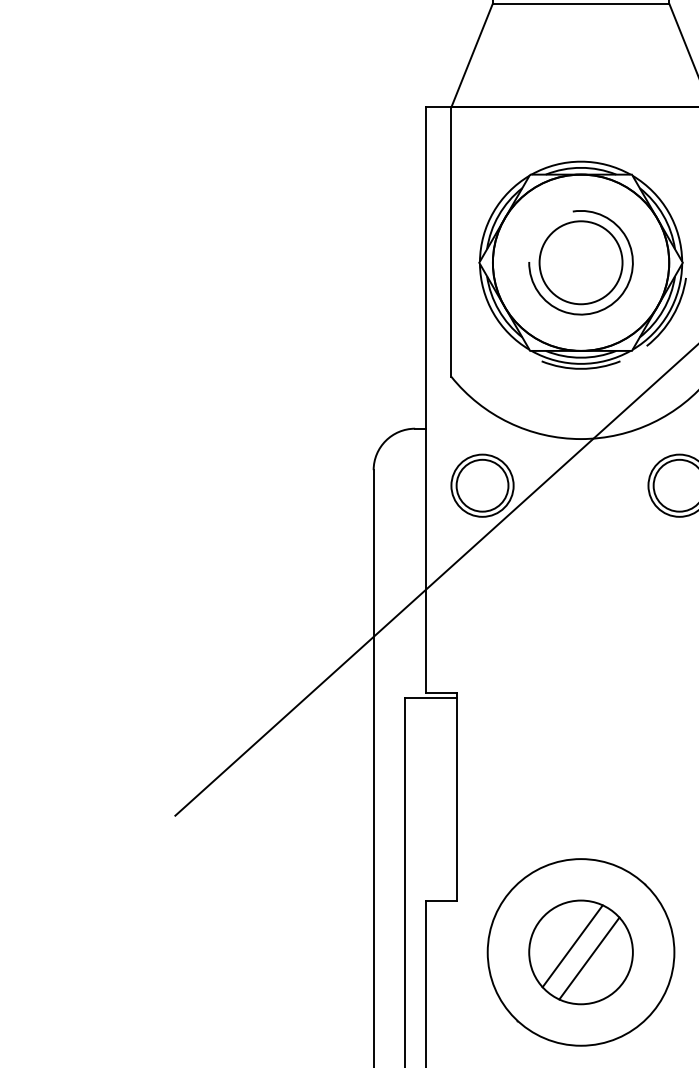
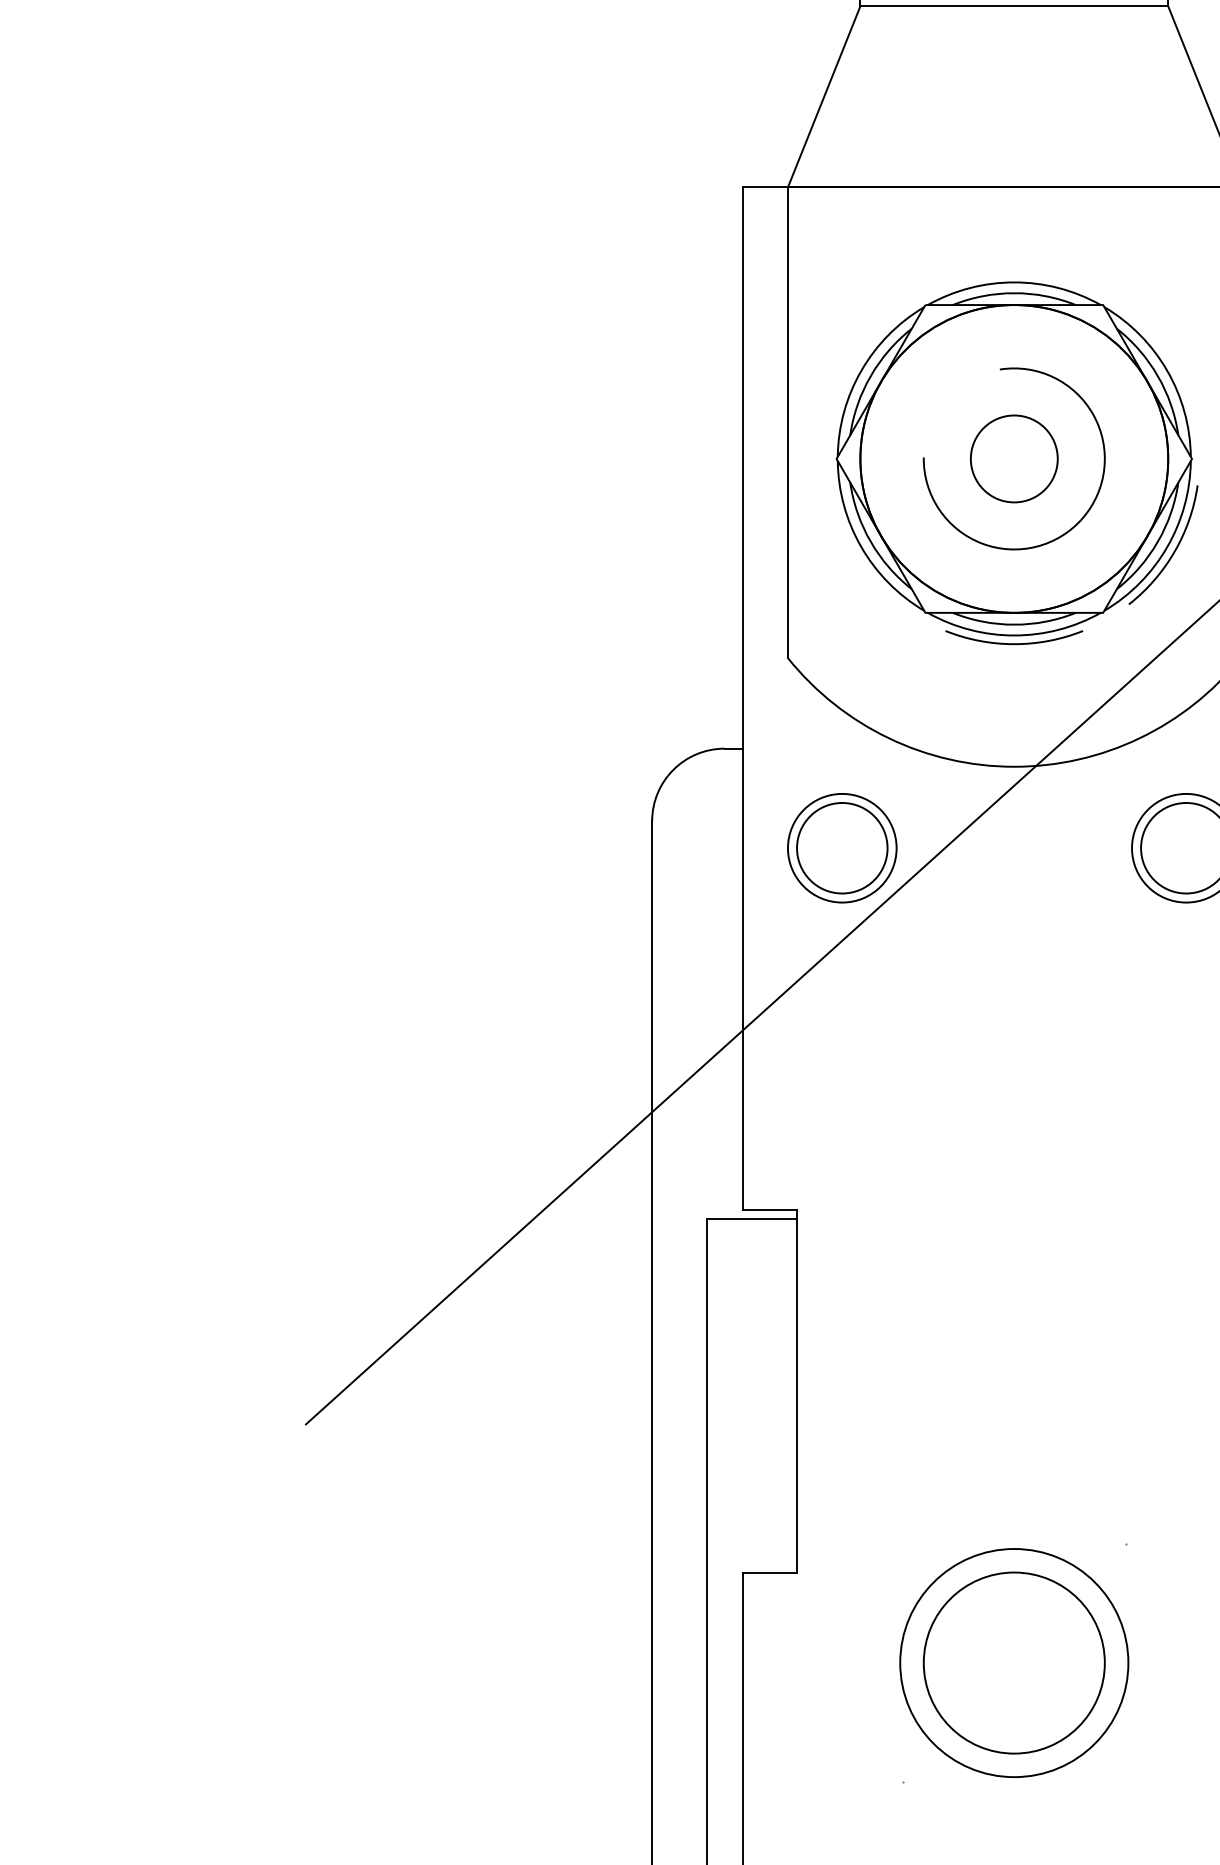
circle: (580, 262) -> (1013, 458), size x0.6
line: (572, 946) -> (999, 1652), removed
circle: (580, 952) -> (1013, 1663), size x0.7
line: (589, 958) -> (1029, 1673), removed

